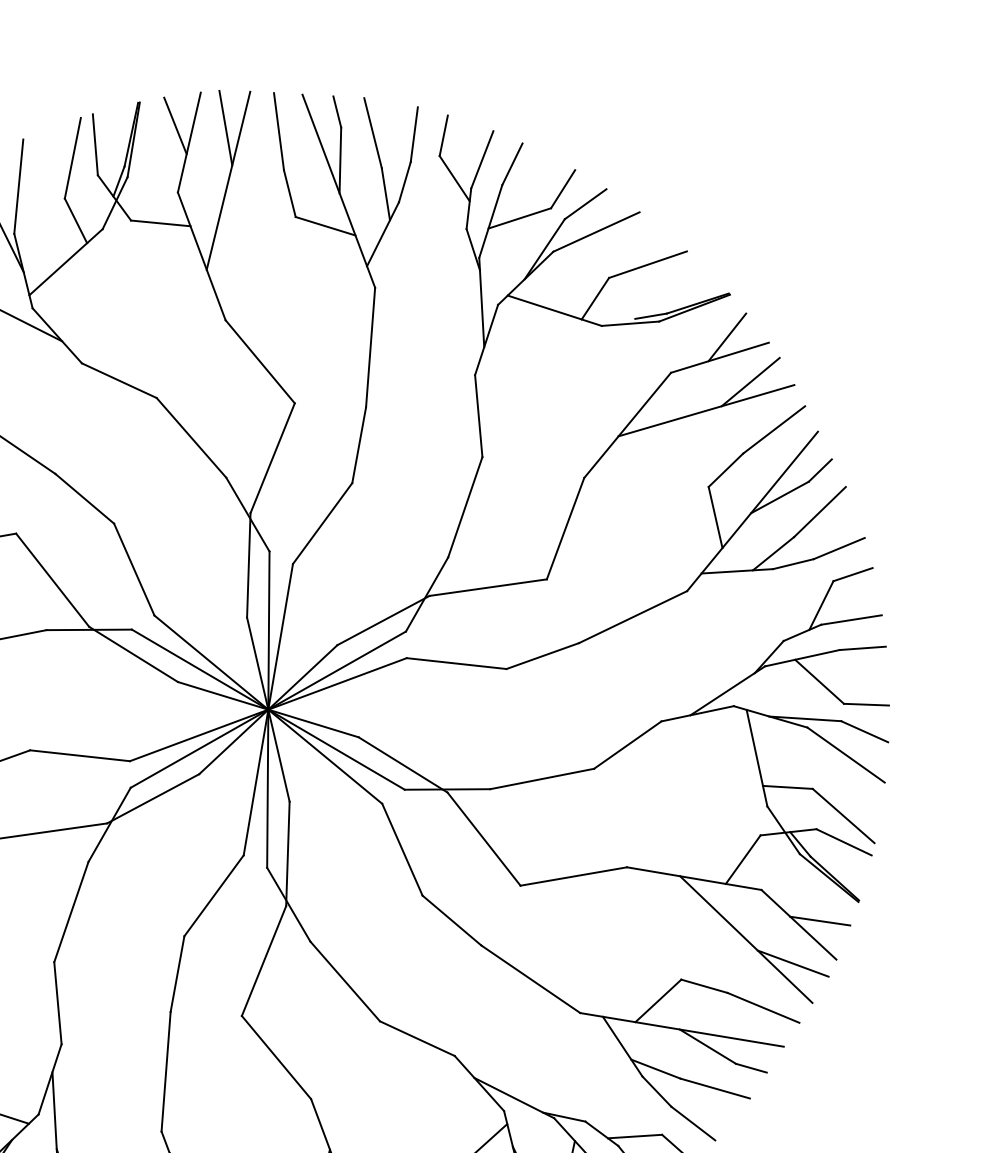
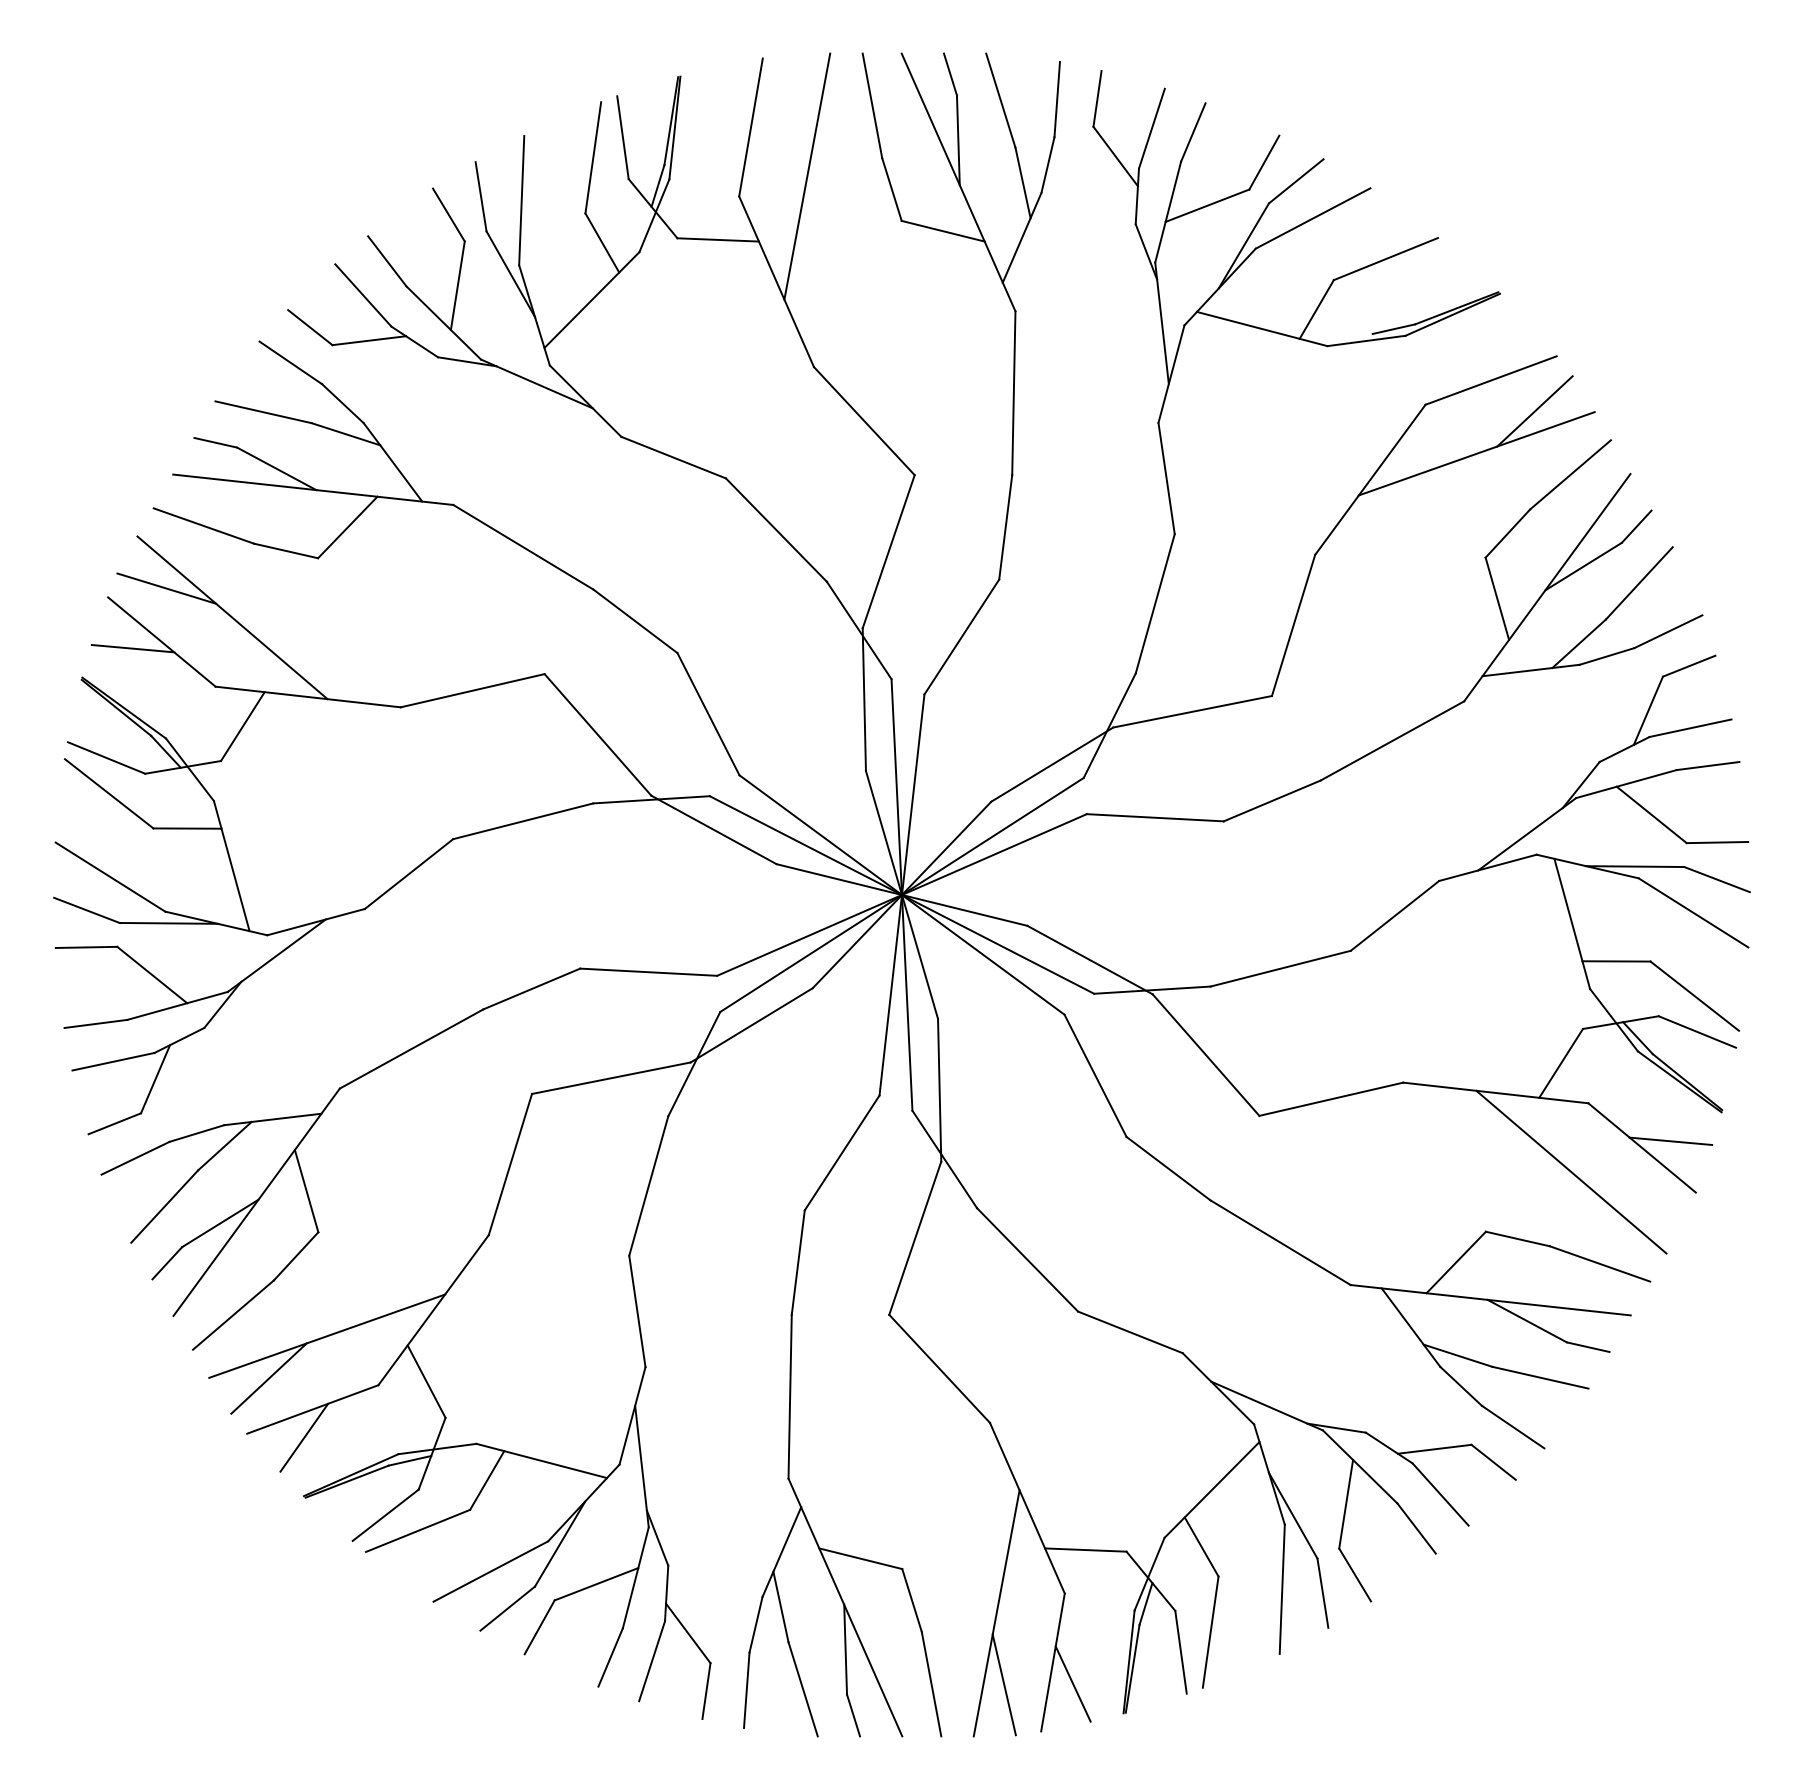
line: (175, 125) -> (730, 105), removed
line: (225, 127) -> (799, 104), removed
line: (727, 337) -> (1499, 352), removed
line: (792, 963) -> (1636, 1201), removed

